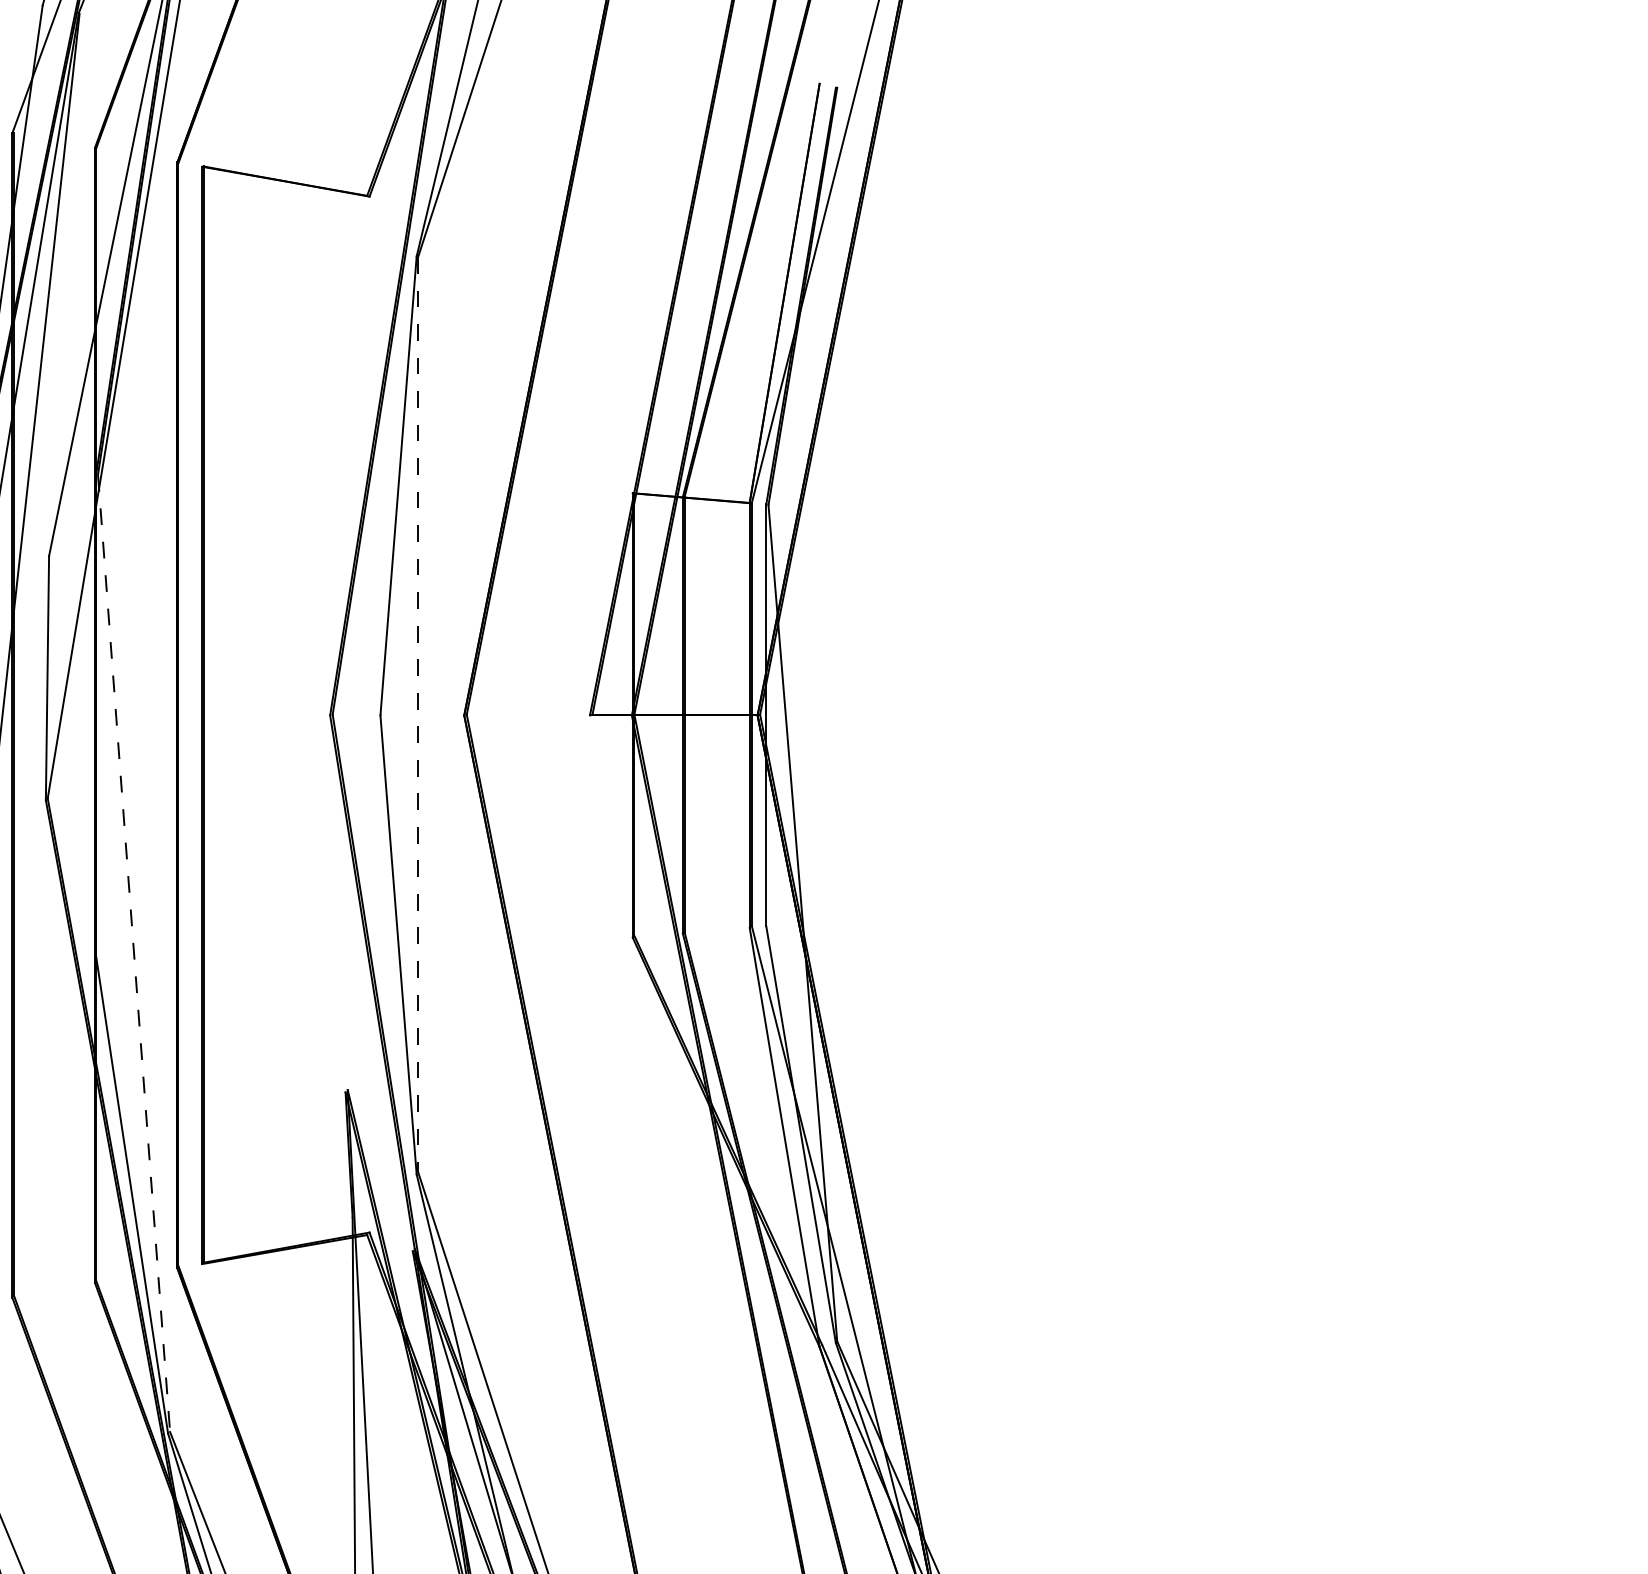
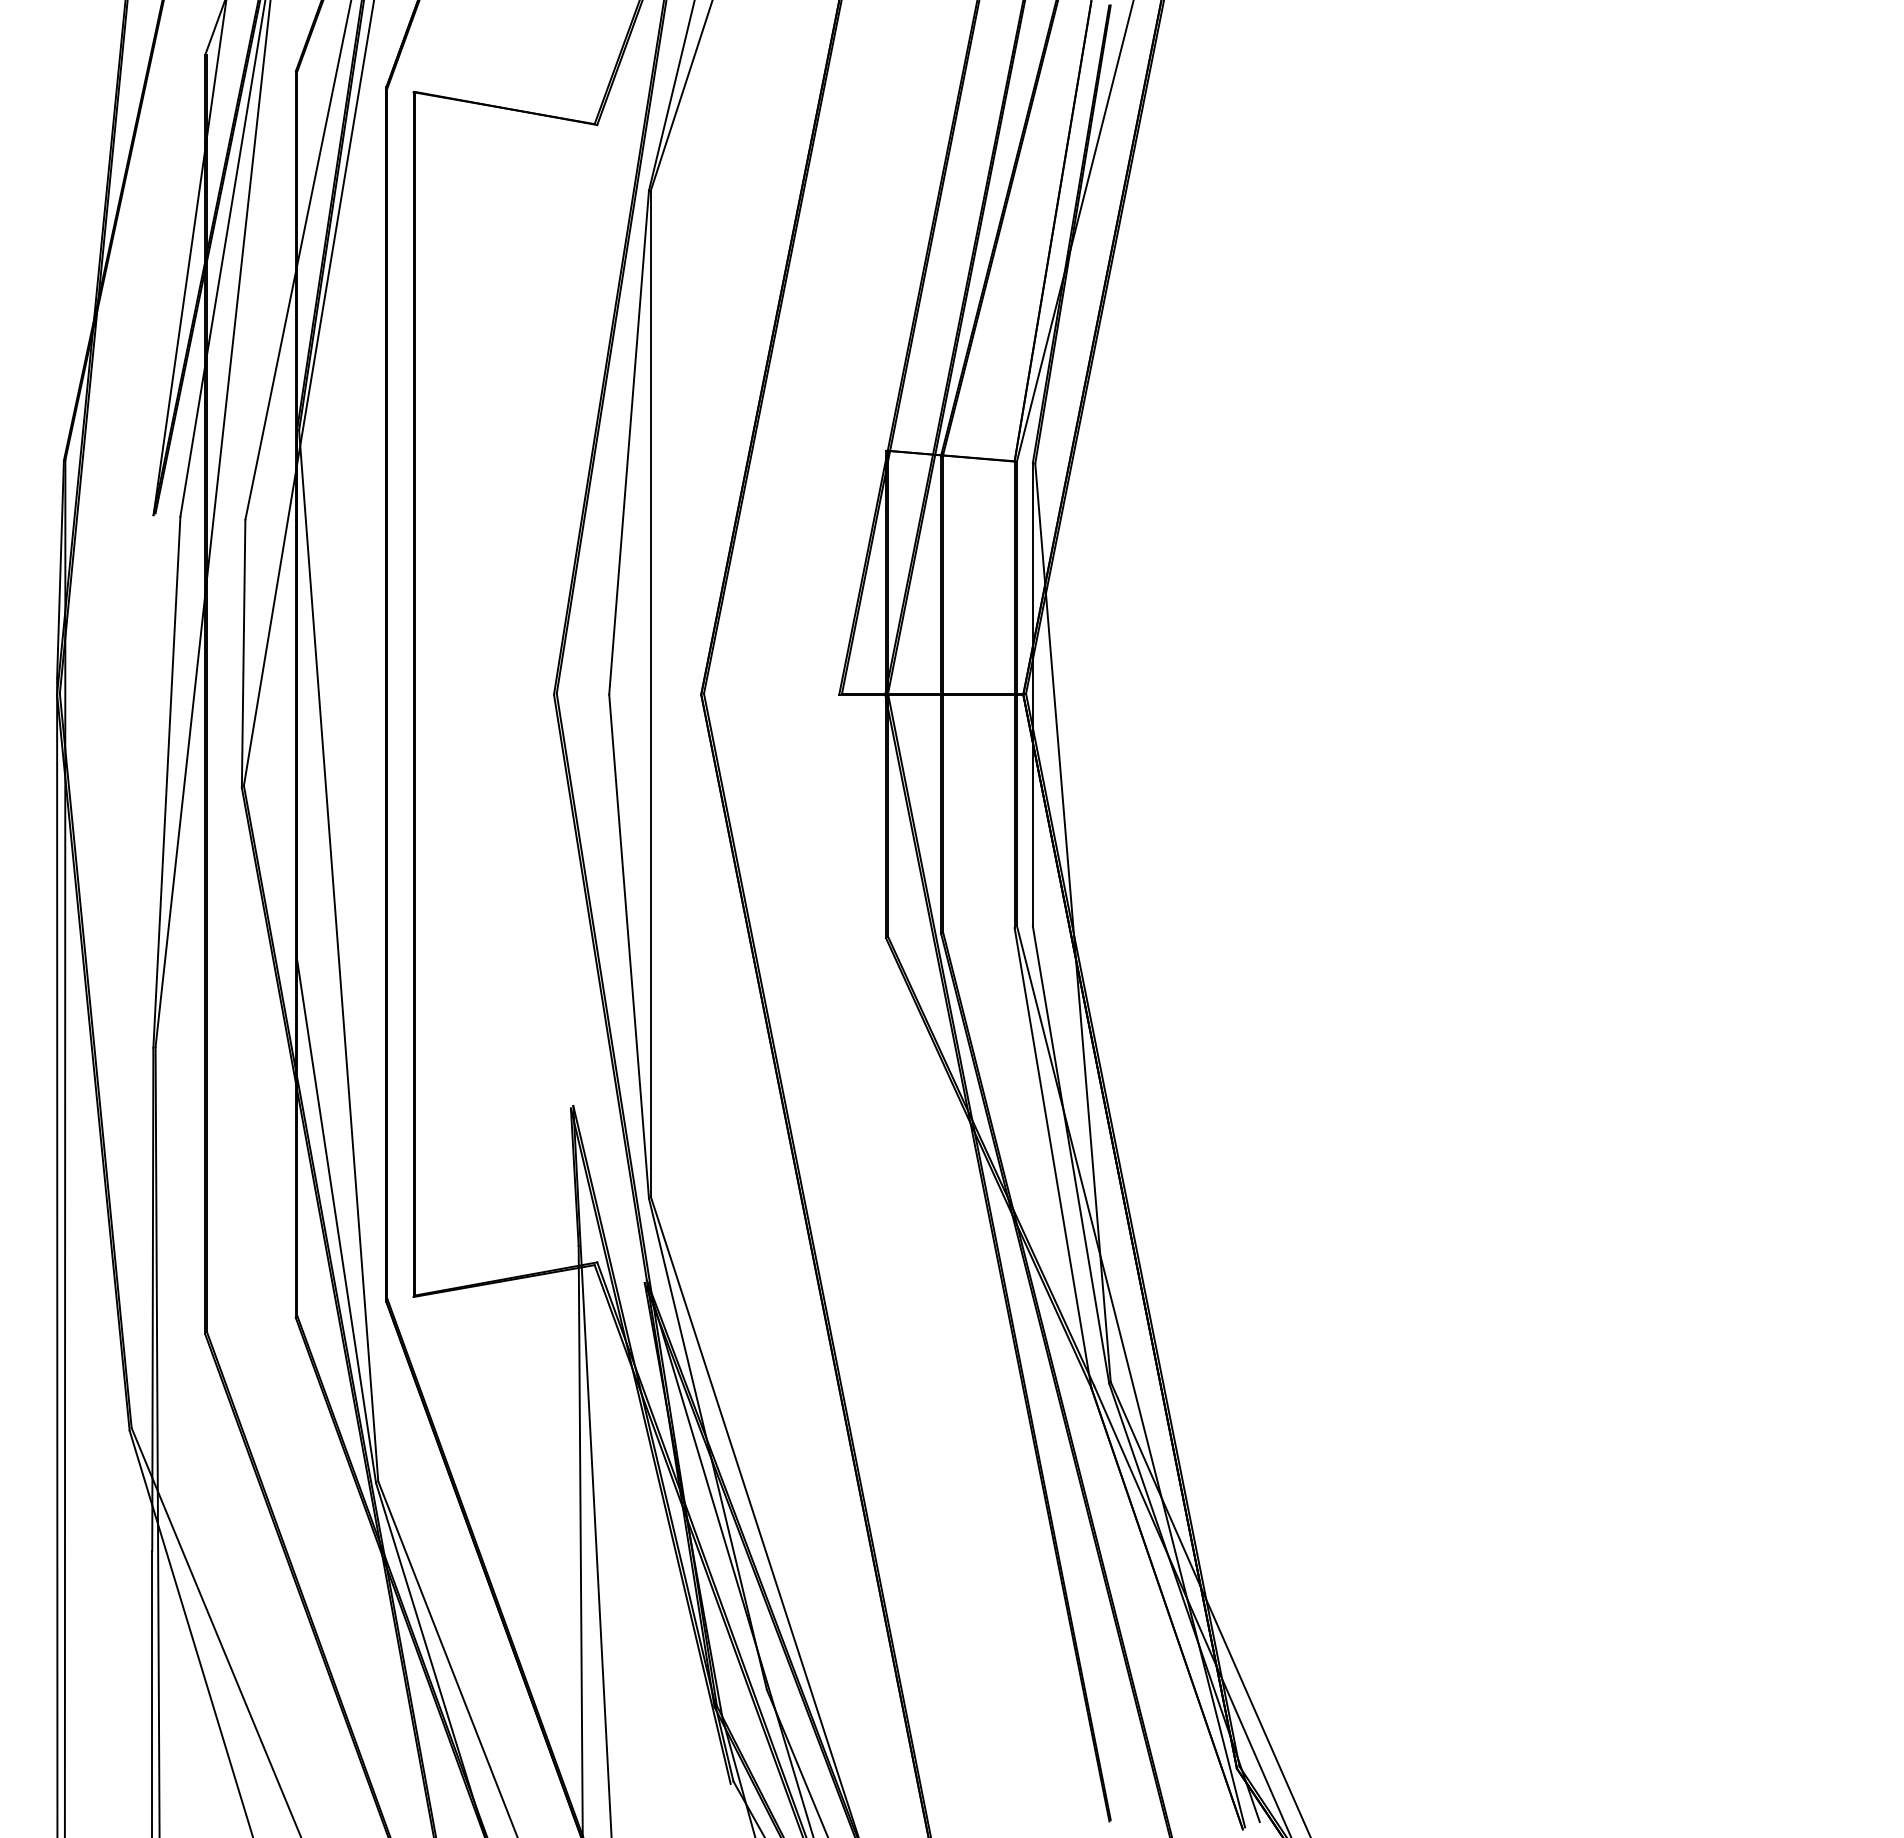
line: (418, 715) -> (650, 694), dashed -> solid
line: (133, 953) -> (338, 955), dashed -> solid

